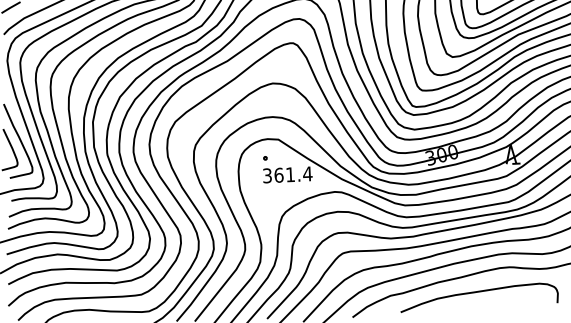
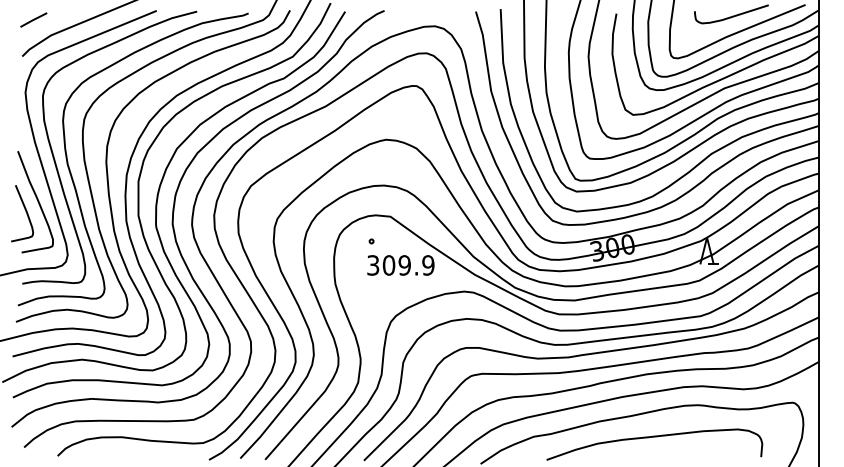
text: (293, 174) -> (408, 265), 361.4 -> 309.9

